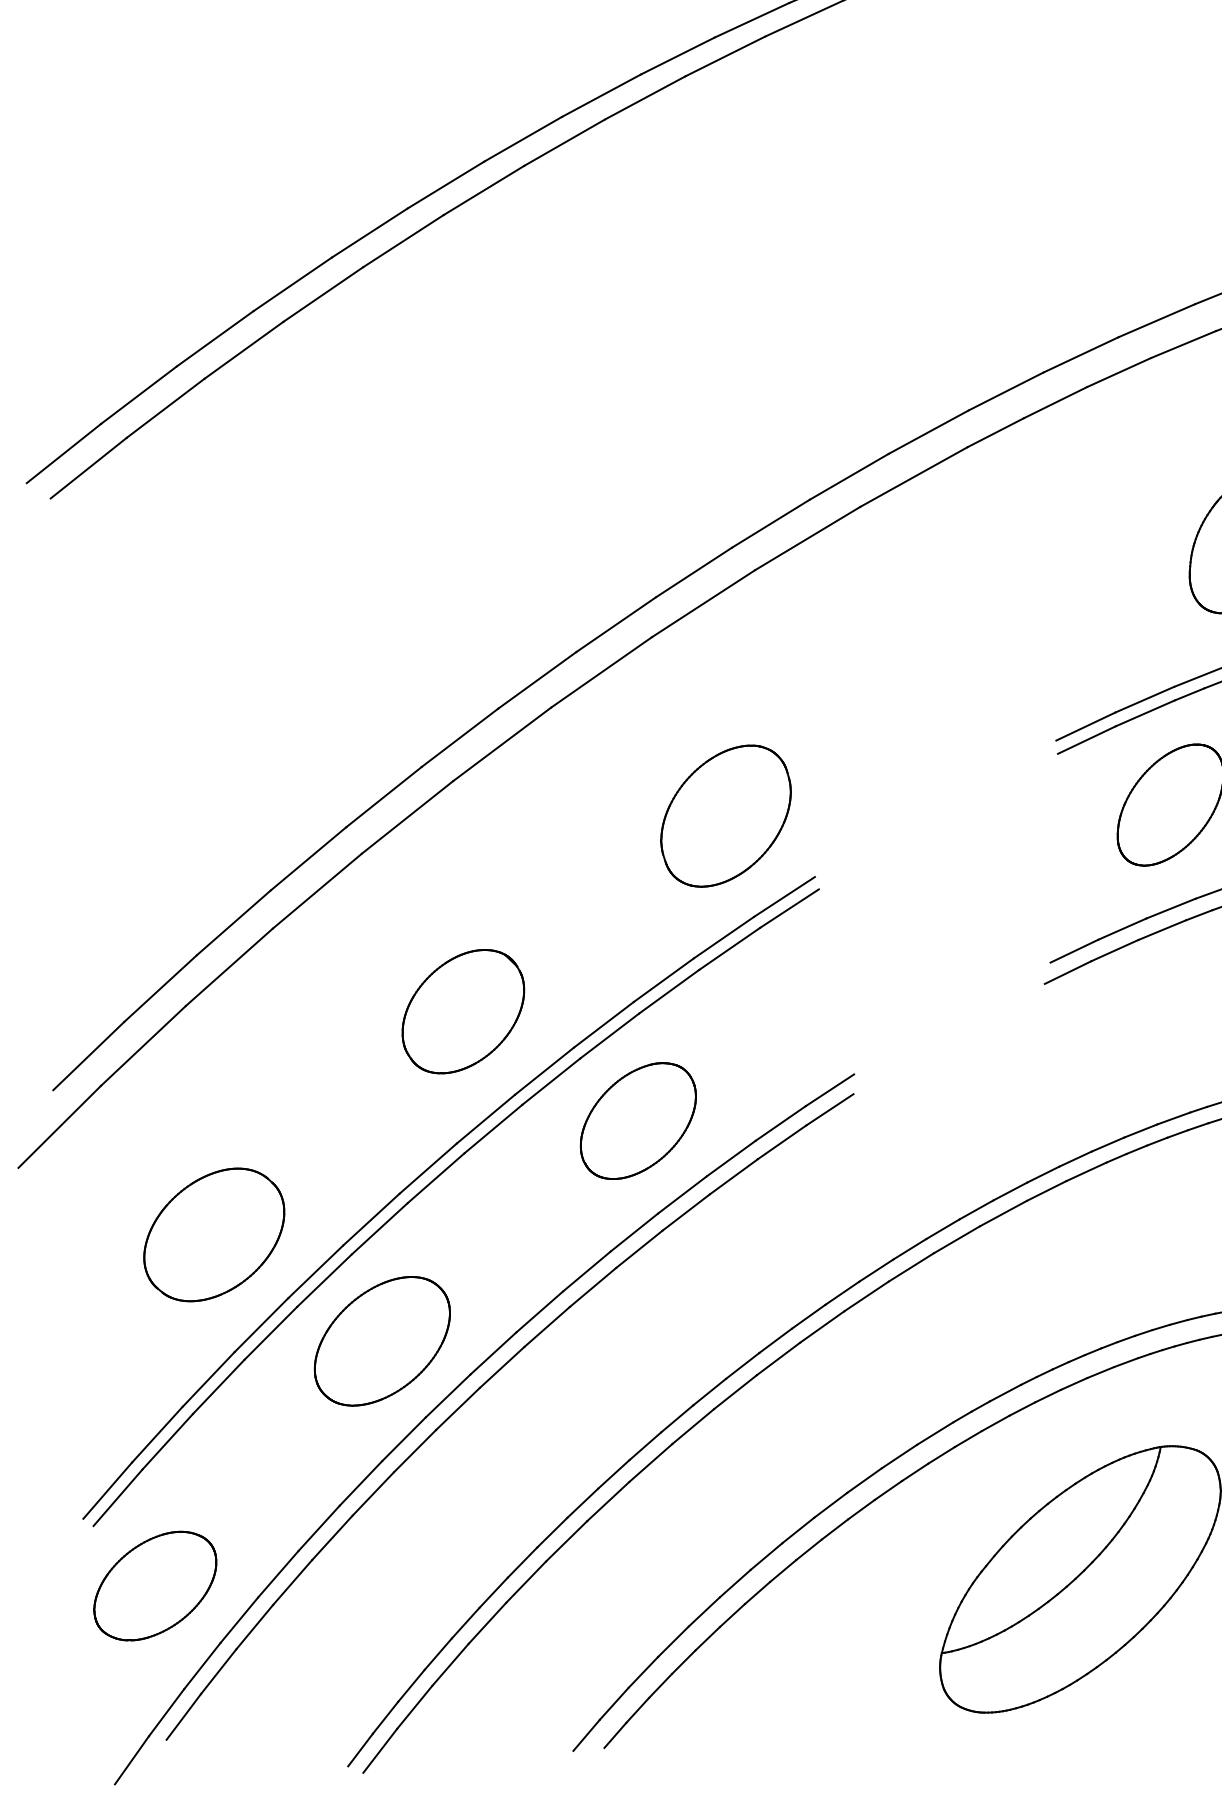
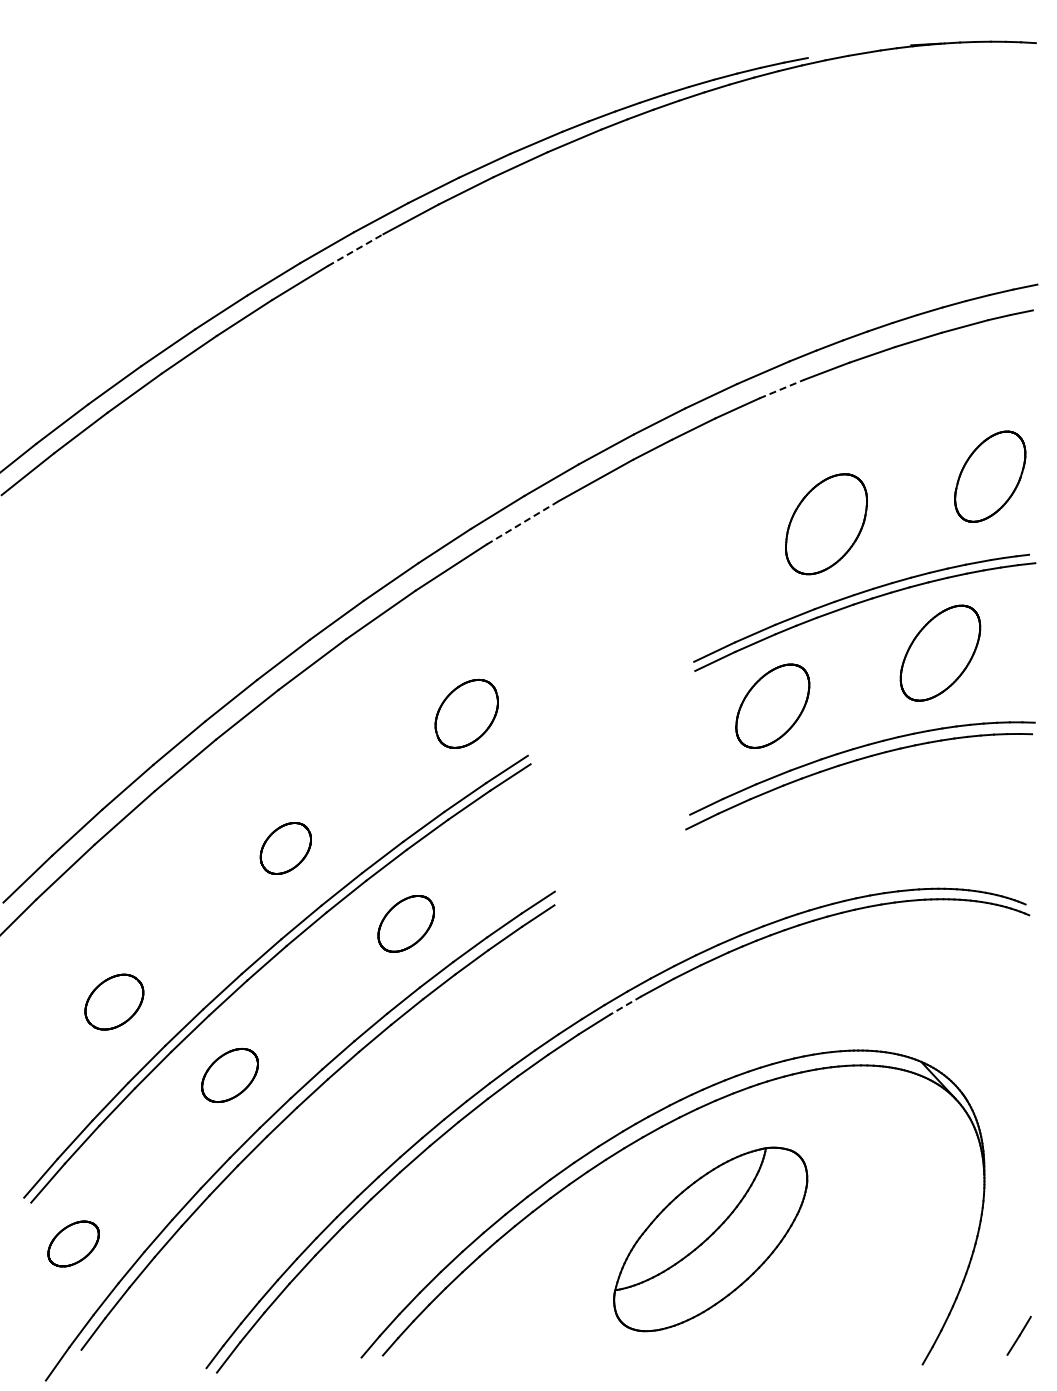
line: (565, 141) -> (356, 249), solid -> dashed
line: (1184, 343) -> (782, 388), solid -> dashed
line: (808, 538) -> (523, 522), solid -> dashed
part: (725, 815) -> (466, 713), size x0.7
part: (462, 1011) -> (285, 848), size x0.6
part: (637, 1120) -> (405, 923), size x0.7
part: (214, 1233) -> (114, 1001), size x0.6
line: (956, 1239) -> (625, 1005), solid -> dashed
part: (381, 1341) -> (229, 1075), size x0.6
part: (154, 1585) -> (73, 1243), size x0.6

